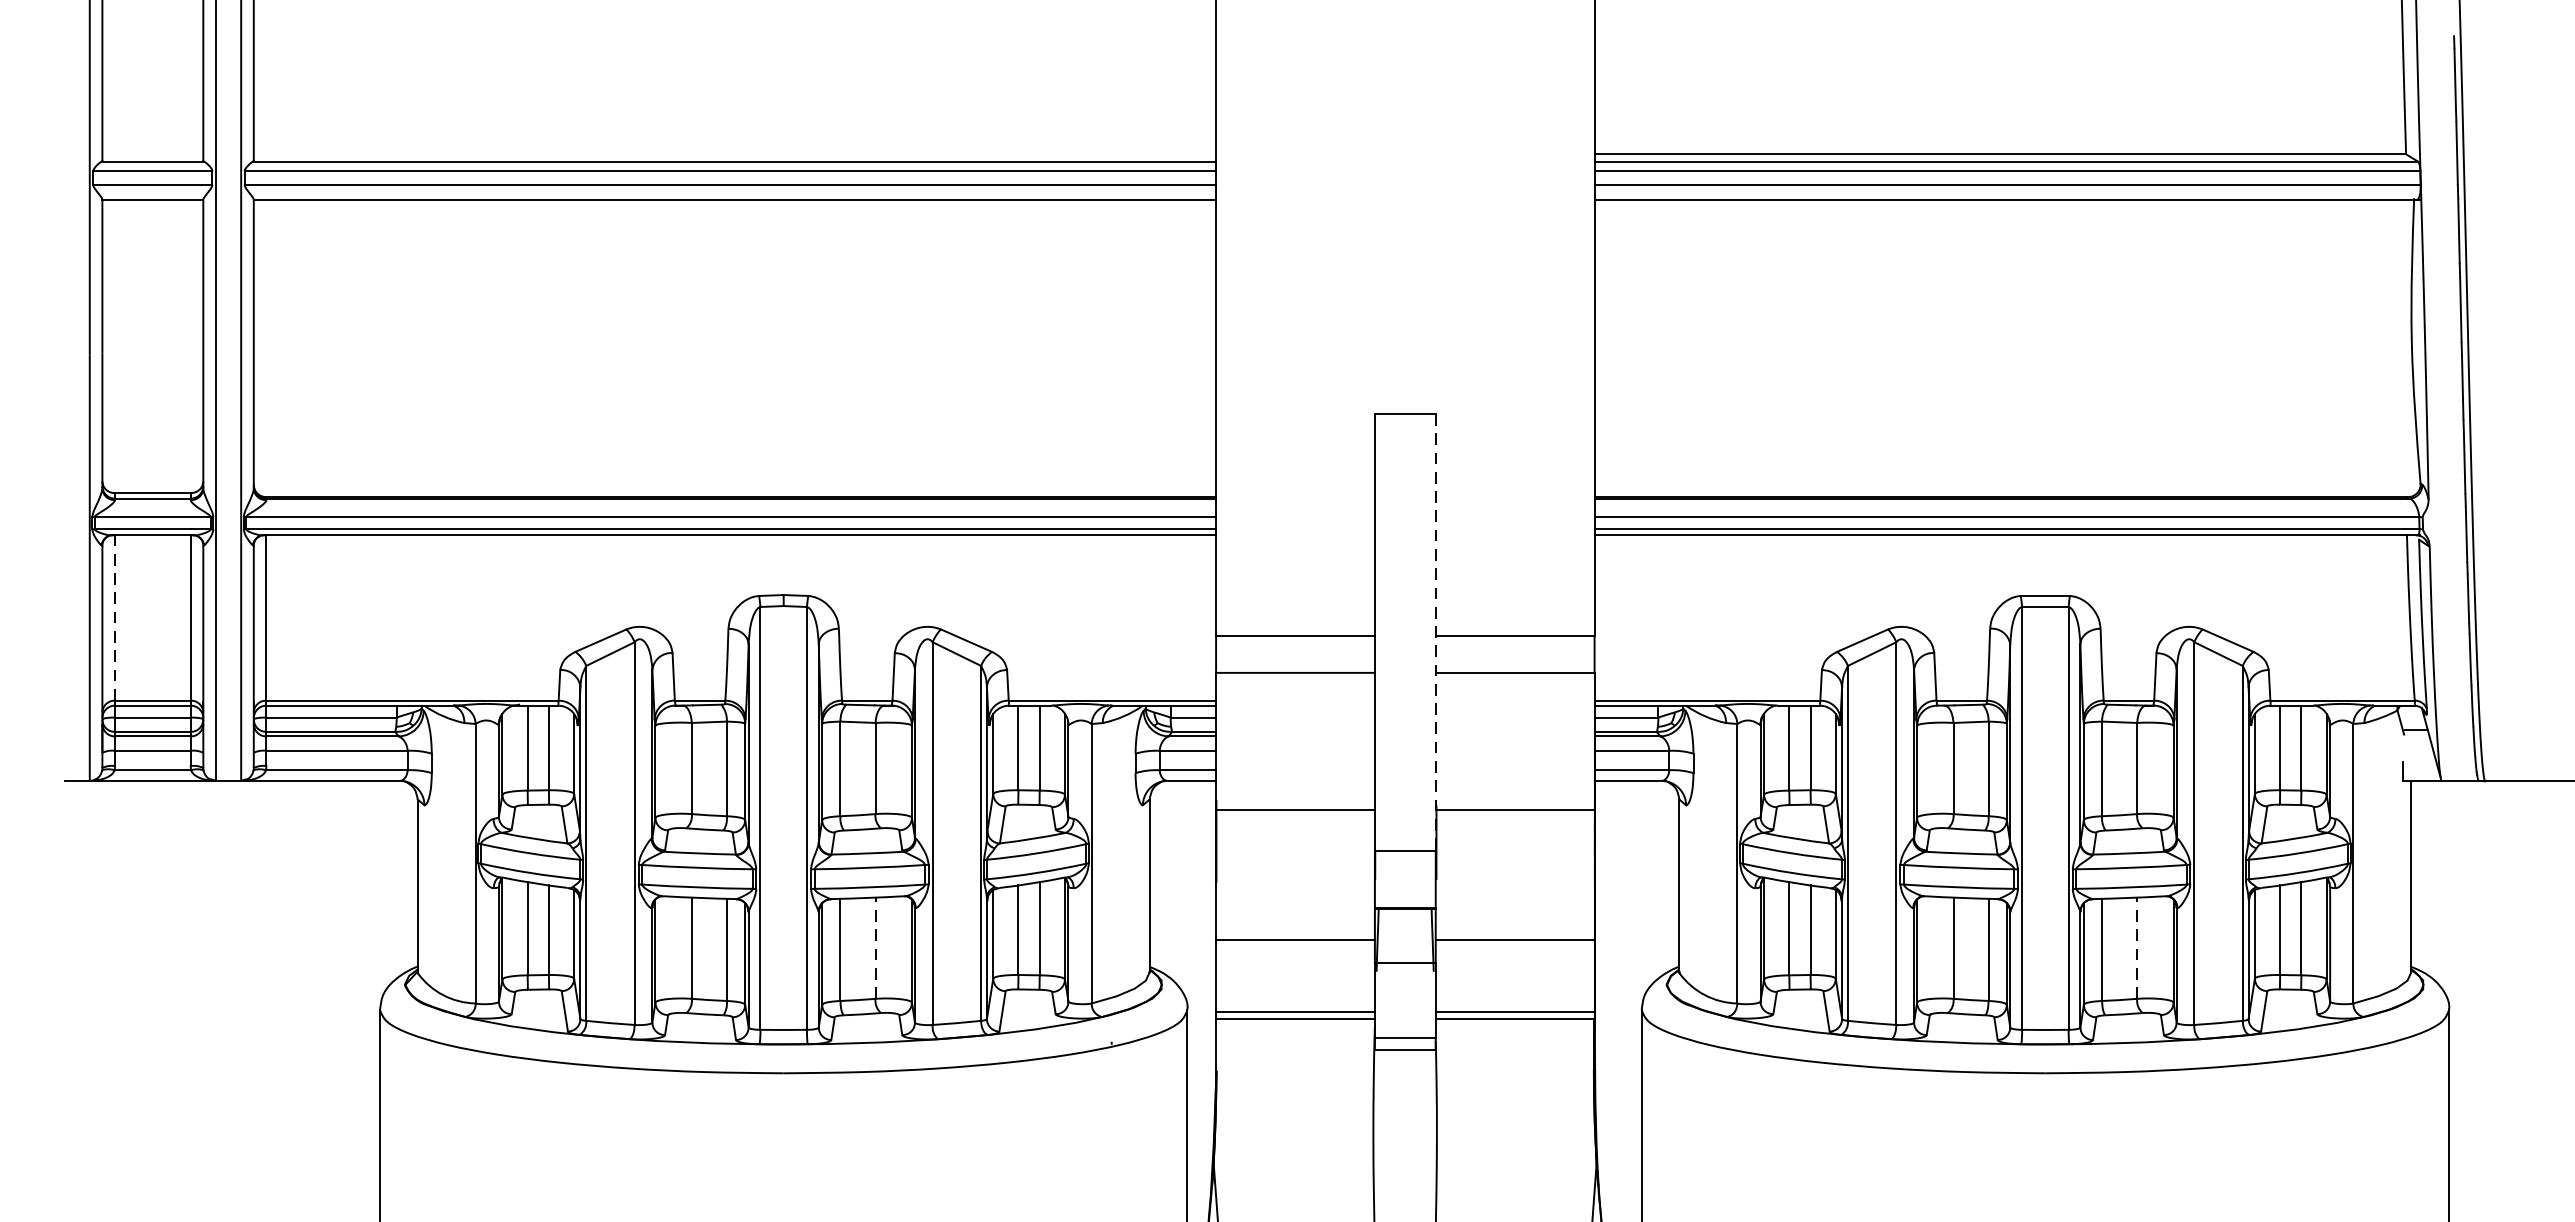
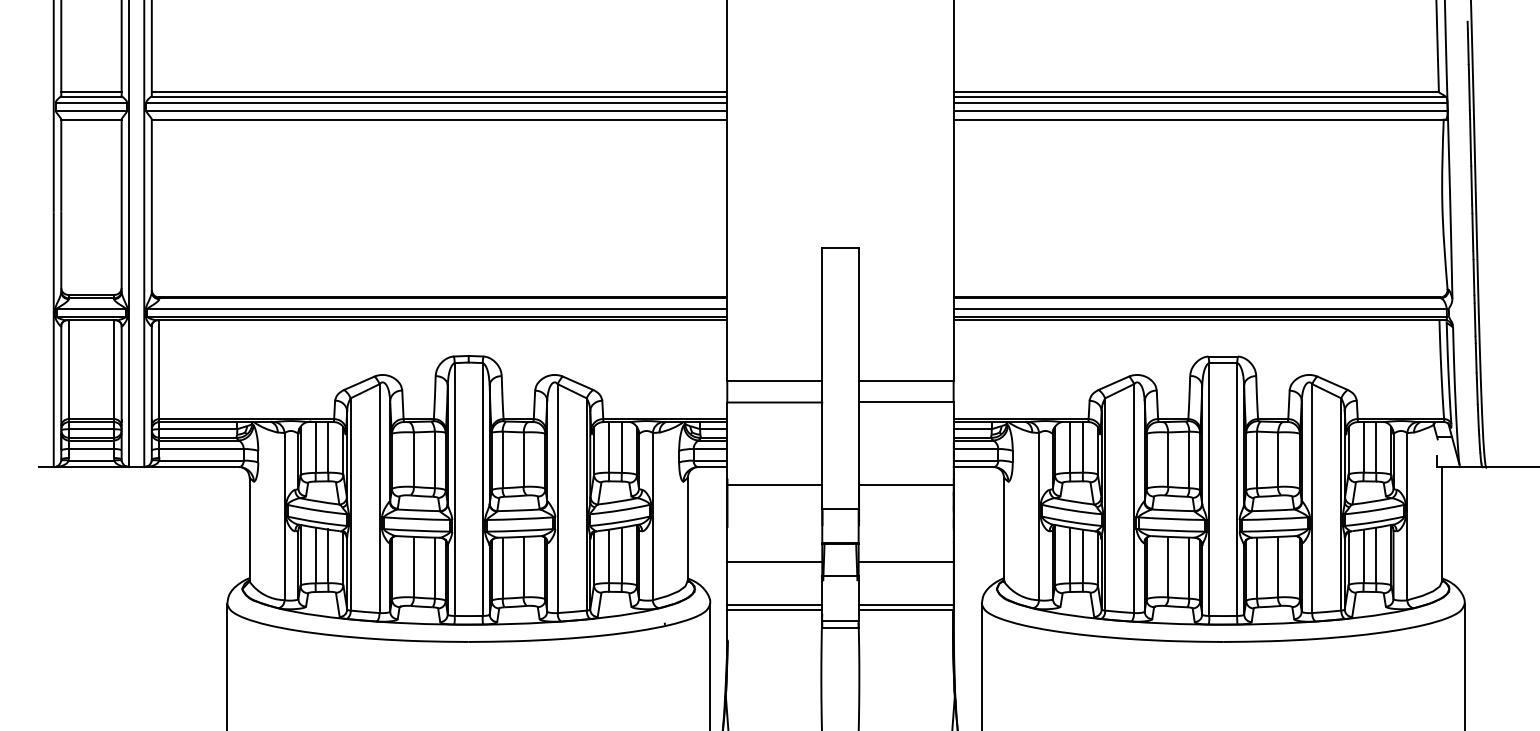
line: (152, 154) -> (91, 92), added
line: (734, 154) -> (439, 92), added
line: (114, 617) -> (68, 369), dashed -> solid
line: (1435, 632) -> (858, 378), dashed -> solid
line: (875, 947) -> (523, 566), dashed -> solid
line: (2137, 947) -> (1278, 566), dashed -> solid

